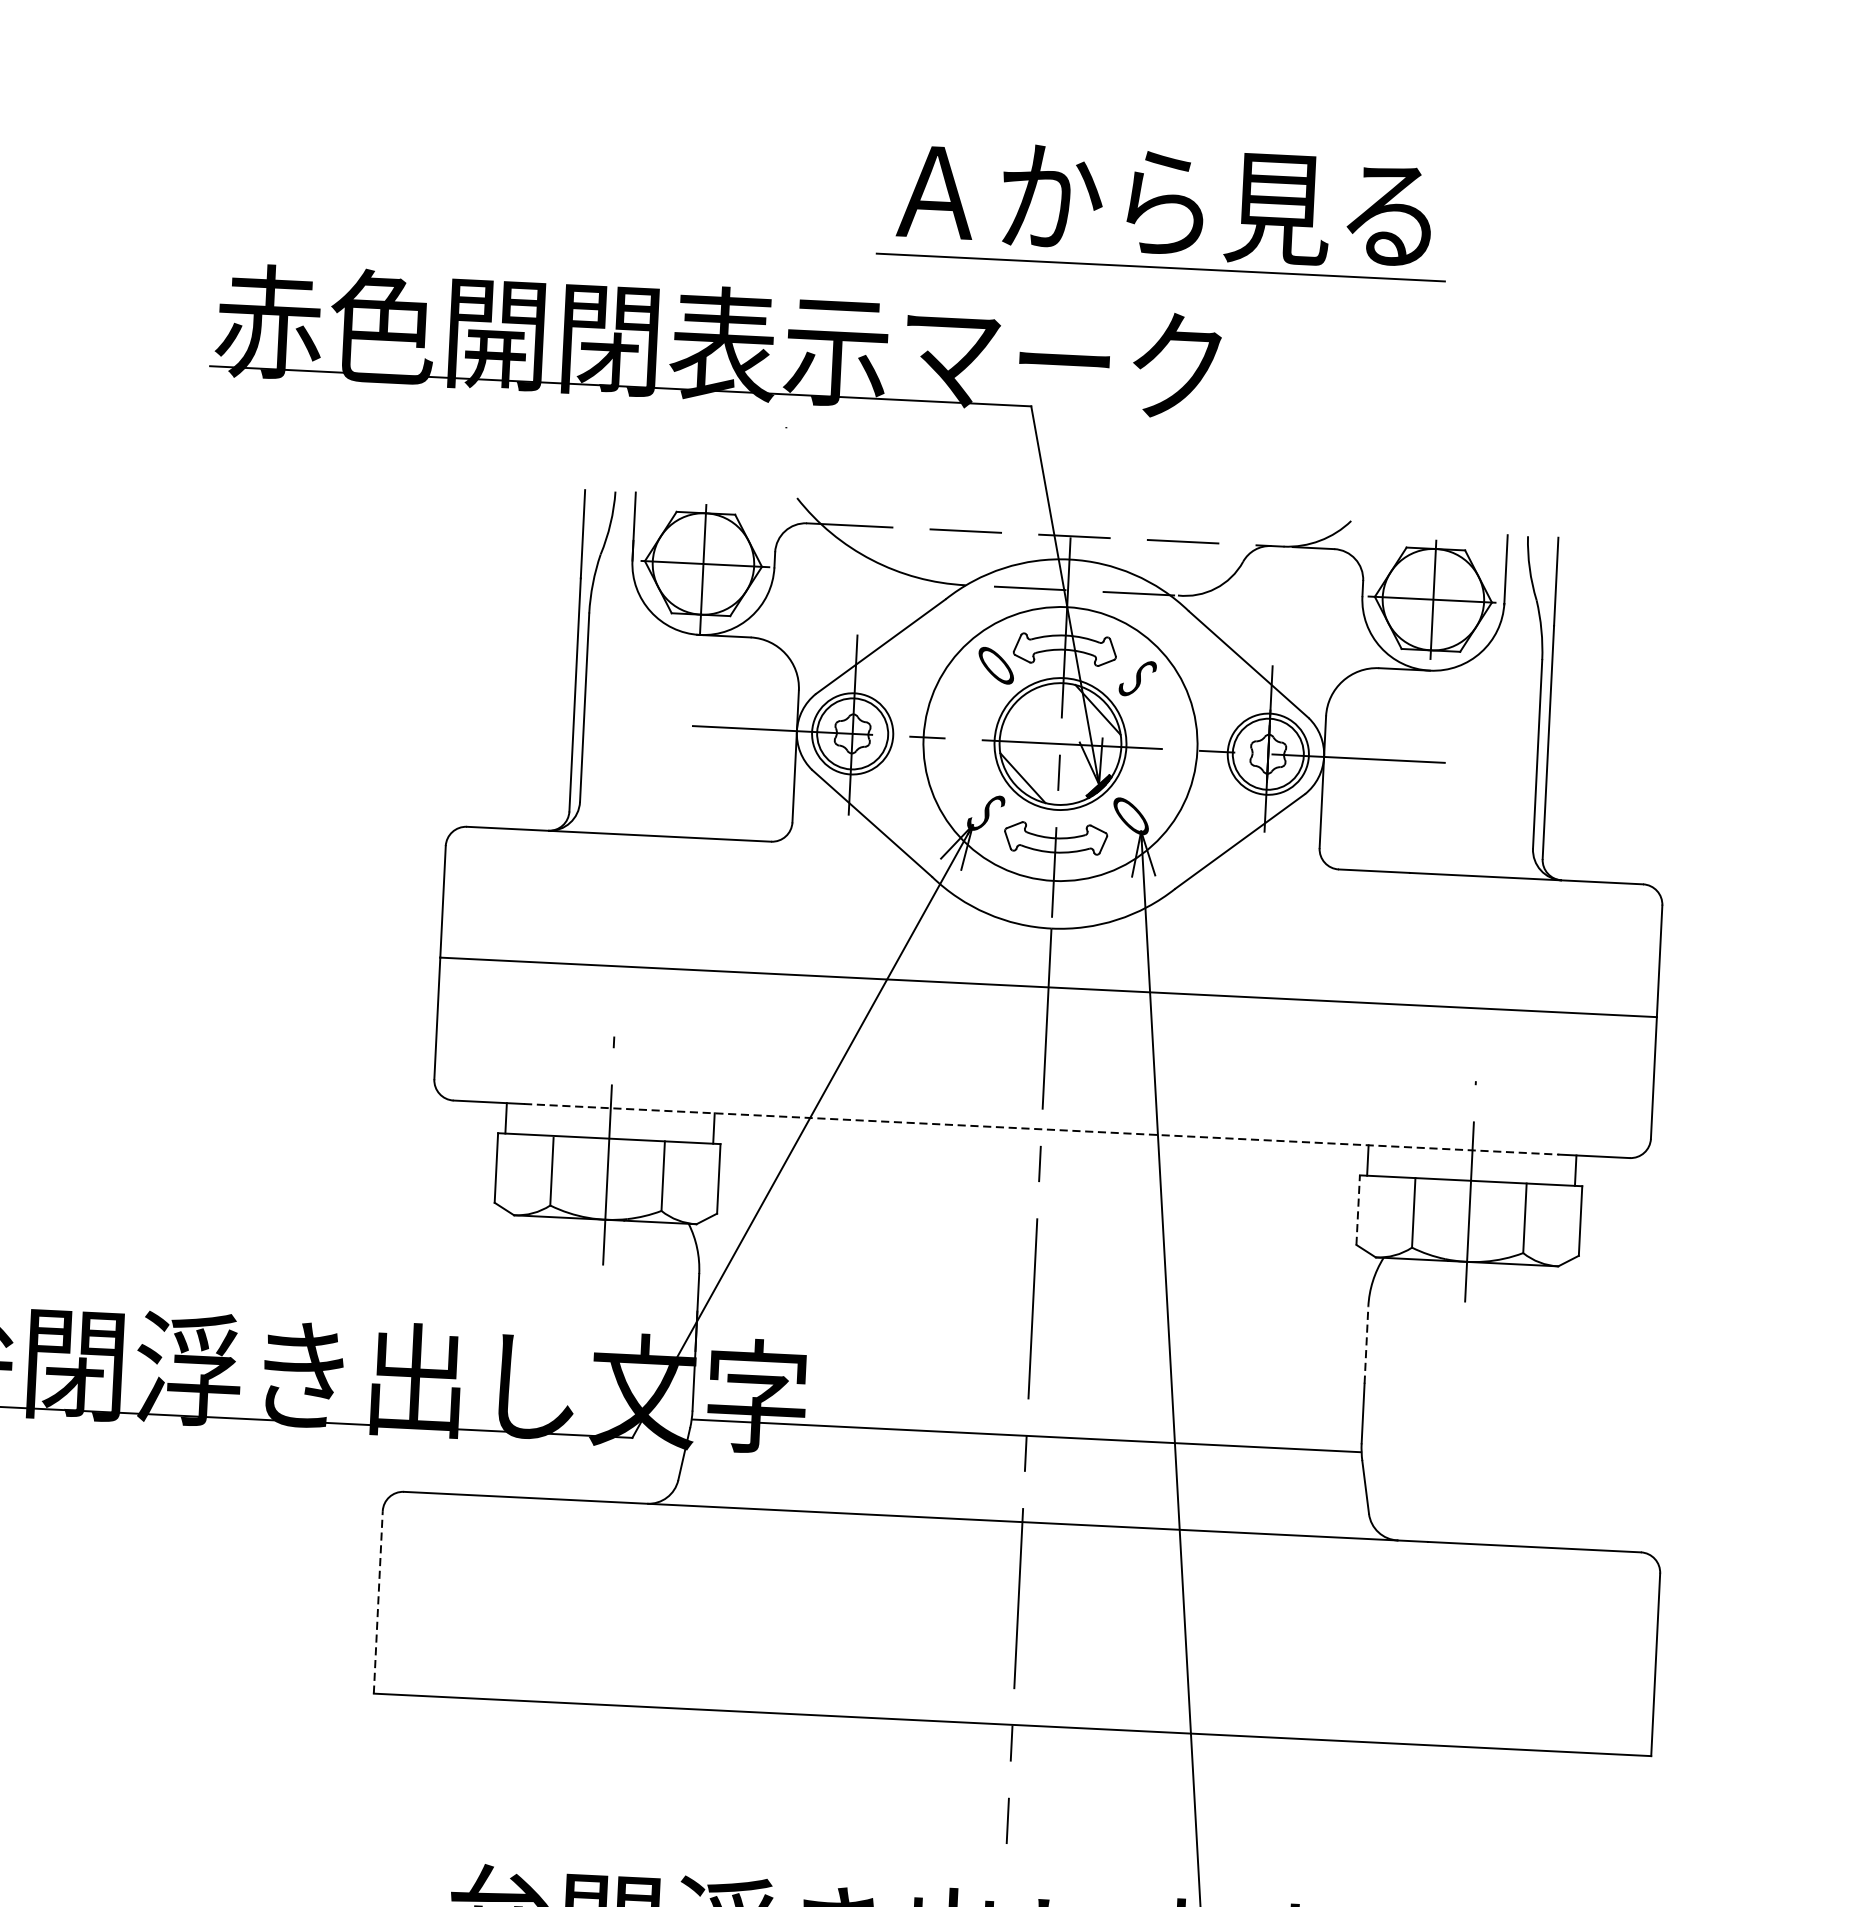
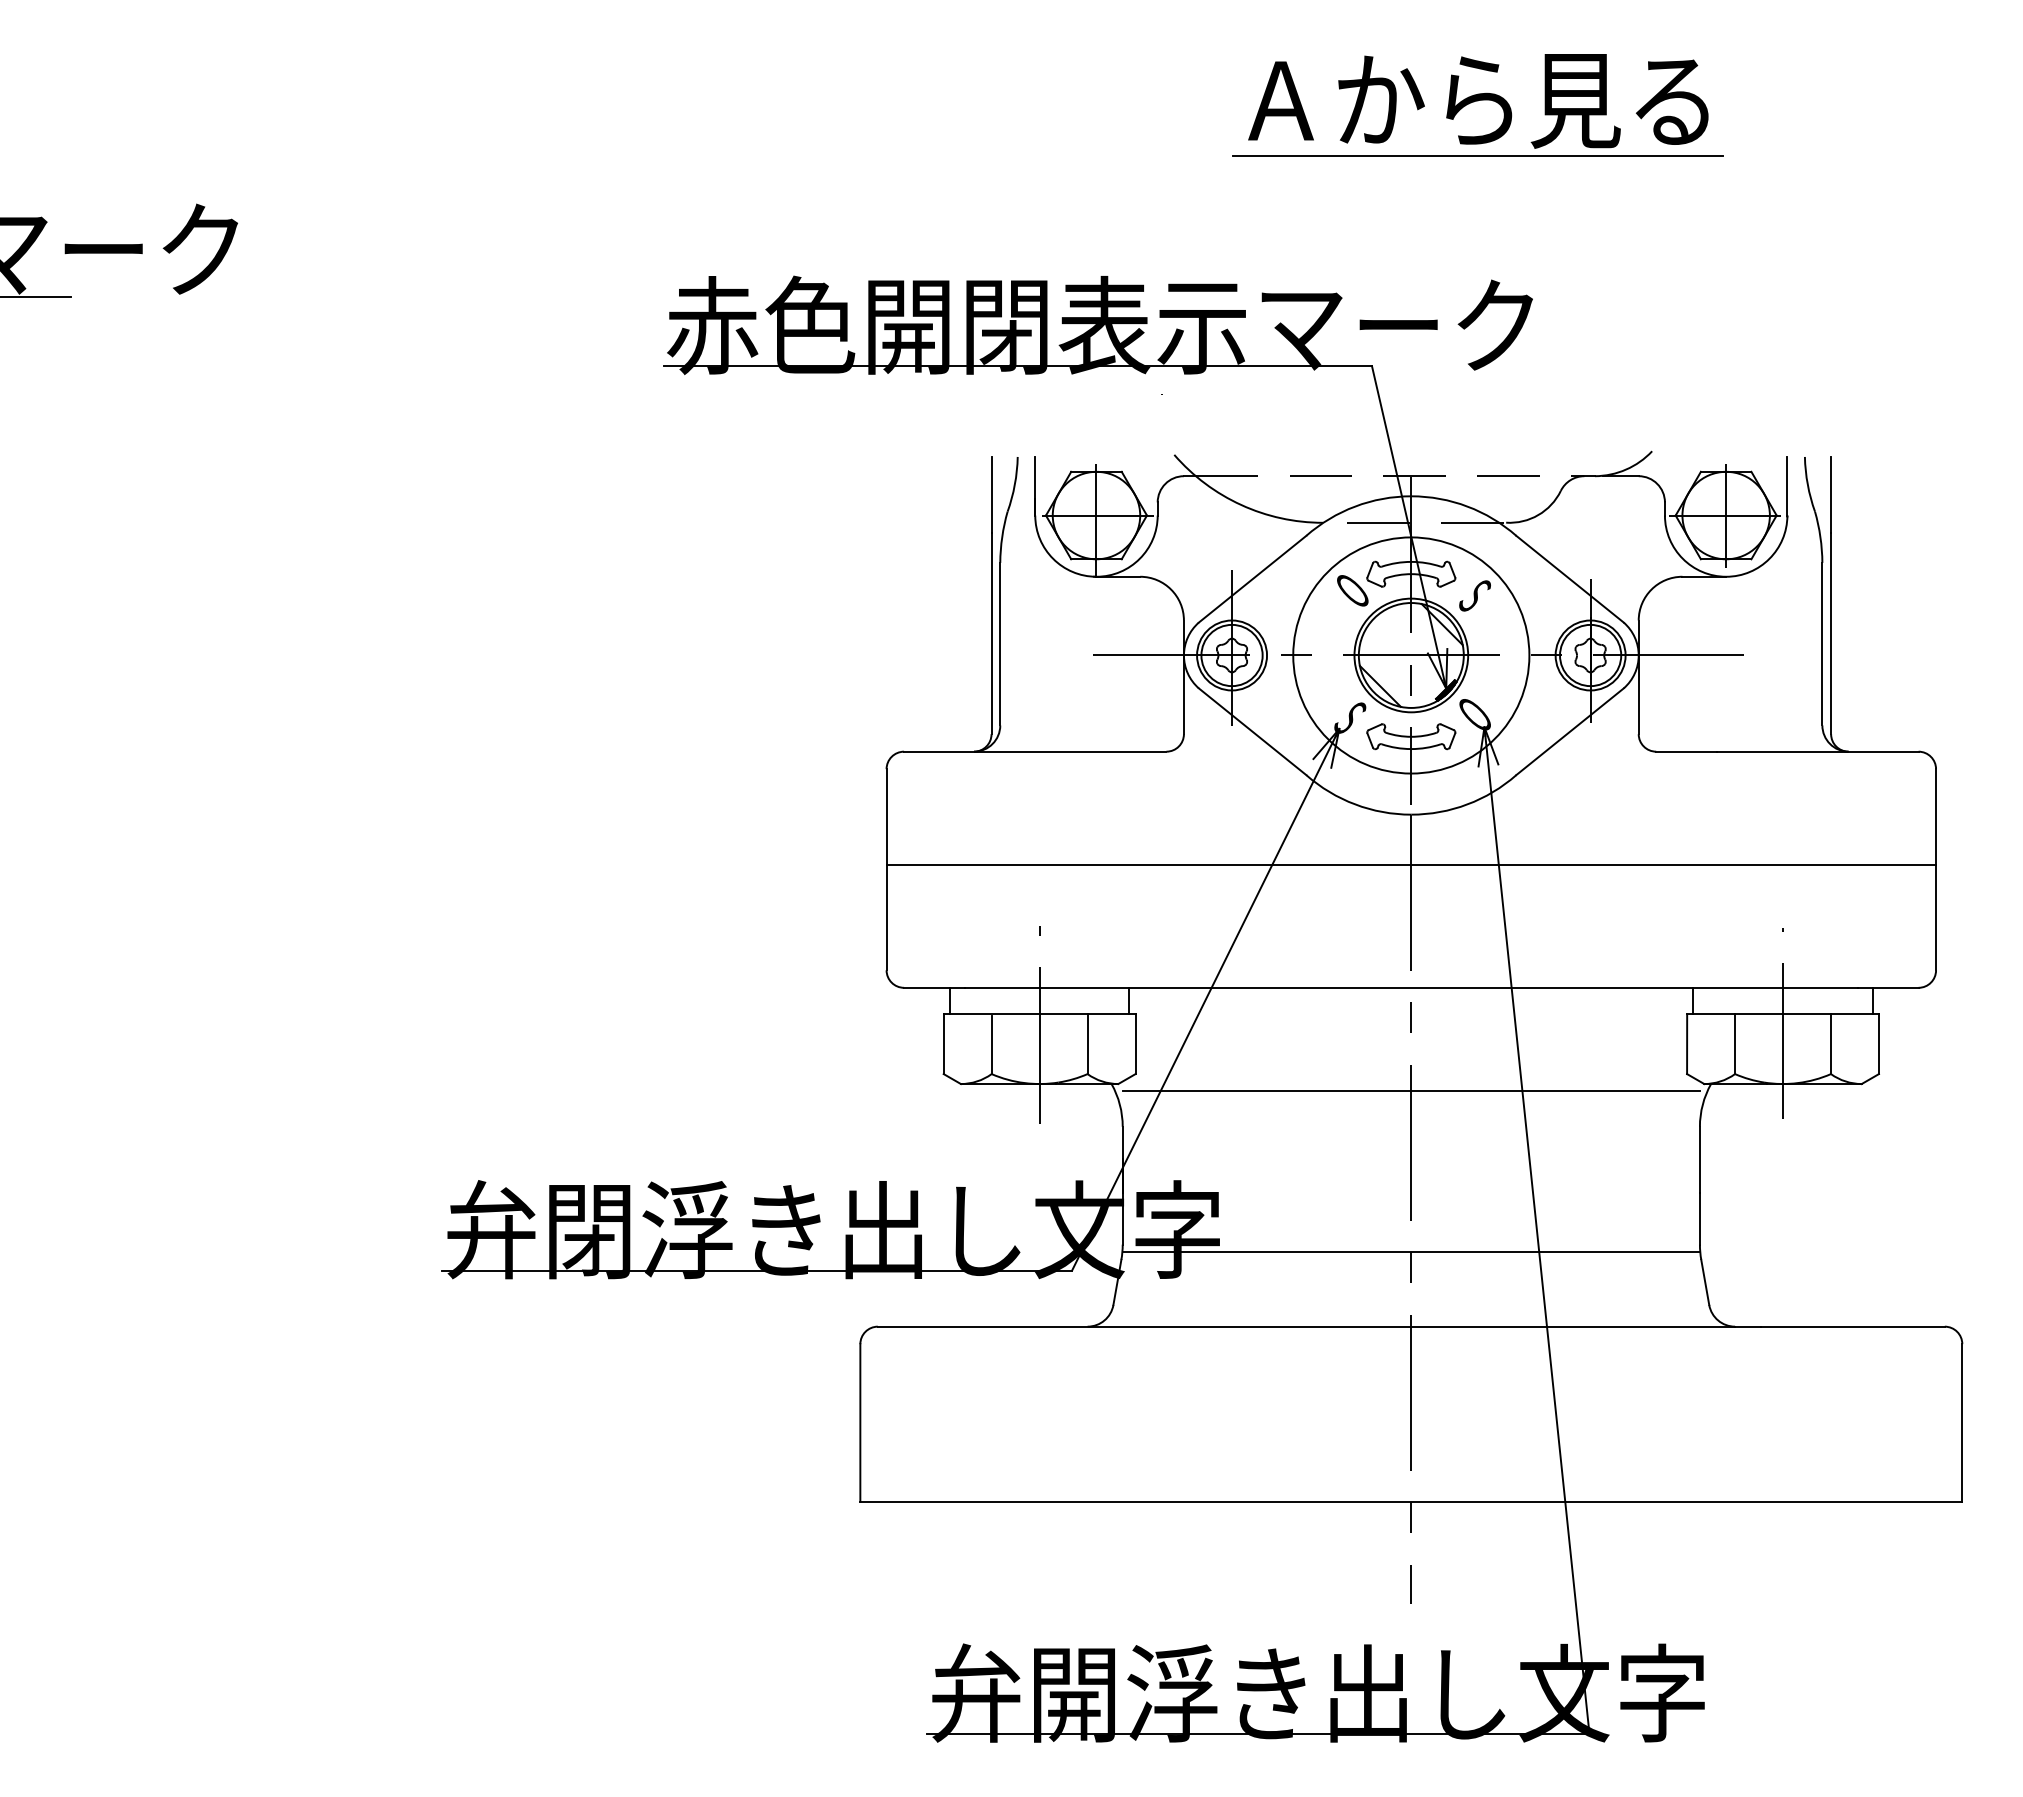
part: (1163, 208) -> (1477, 105), moved
line: (1041, 1128) -> (1411, 987), dashed -> solid
line: (1358, 1209) -> (1687, 1043), dashed -> solid
line: (1034, 1248) -> (1410, 1090), added
line: (1365, 1344) -> (1699, 1159), dashed -> solid
line: (378, 1601) -> (860, 1422), dashed -> solid

